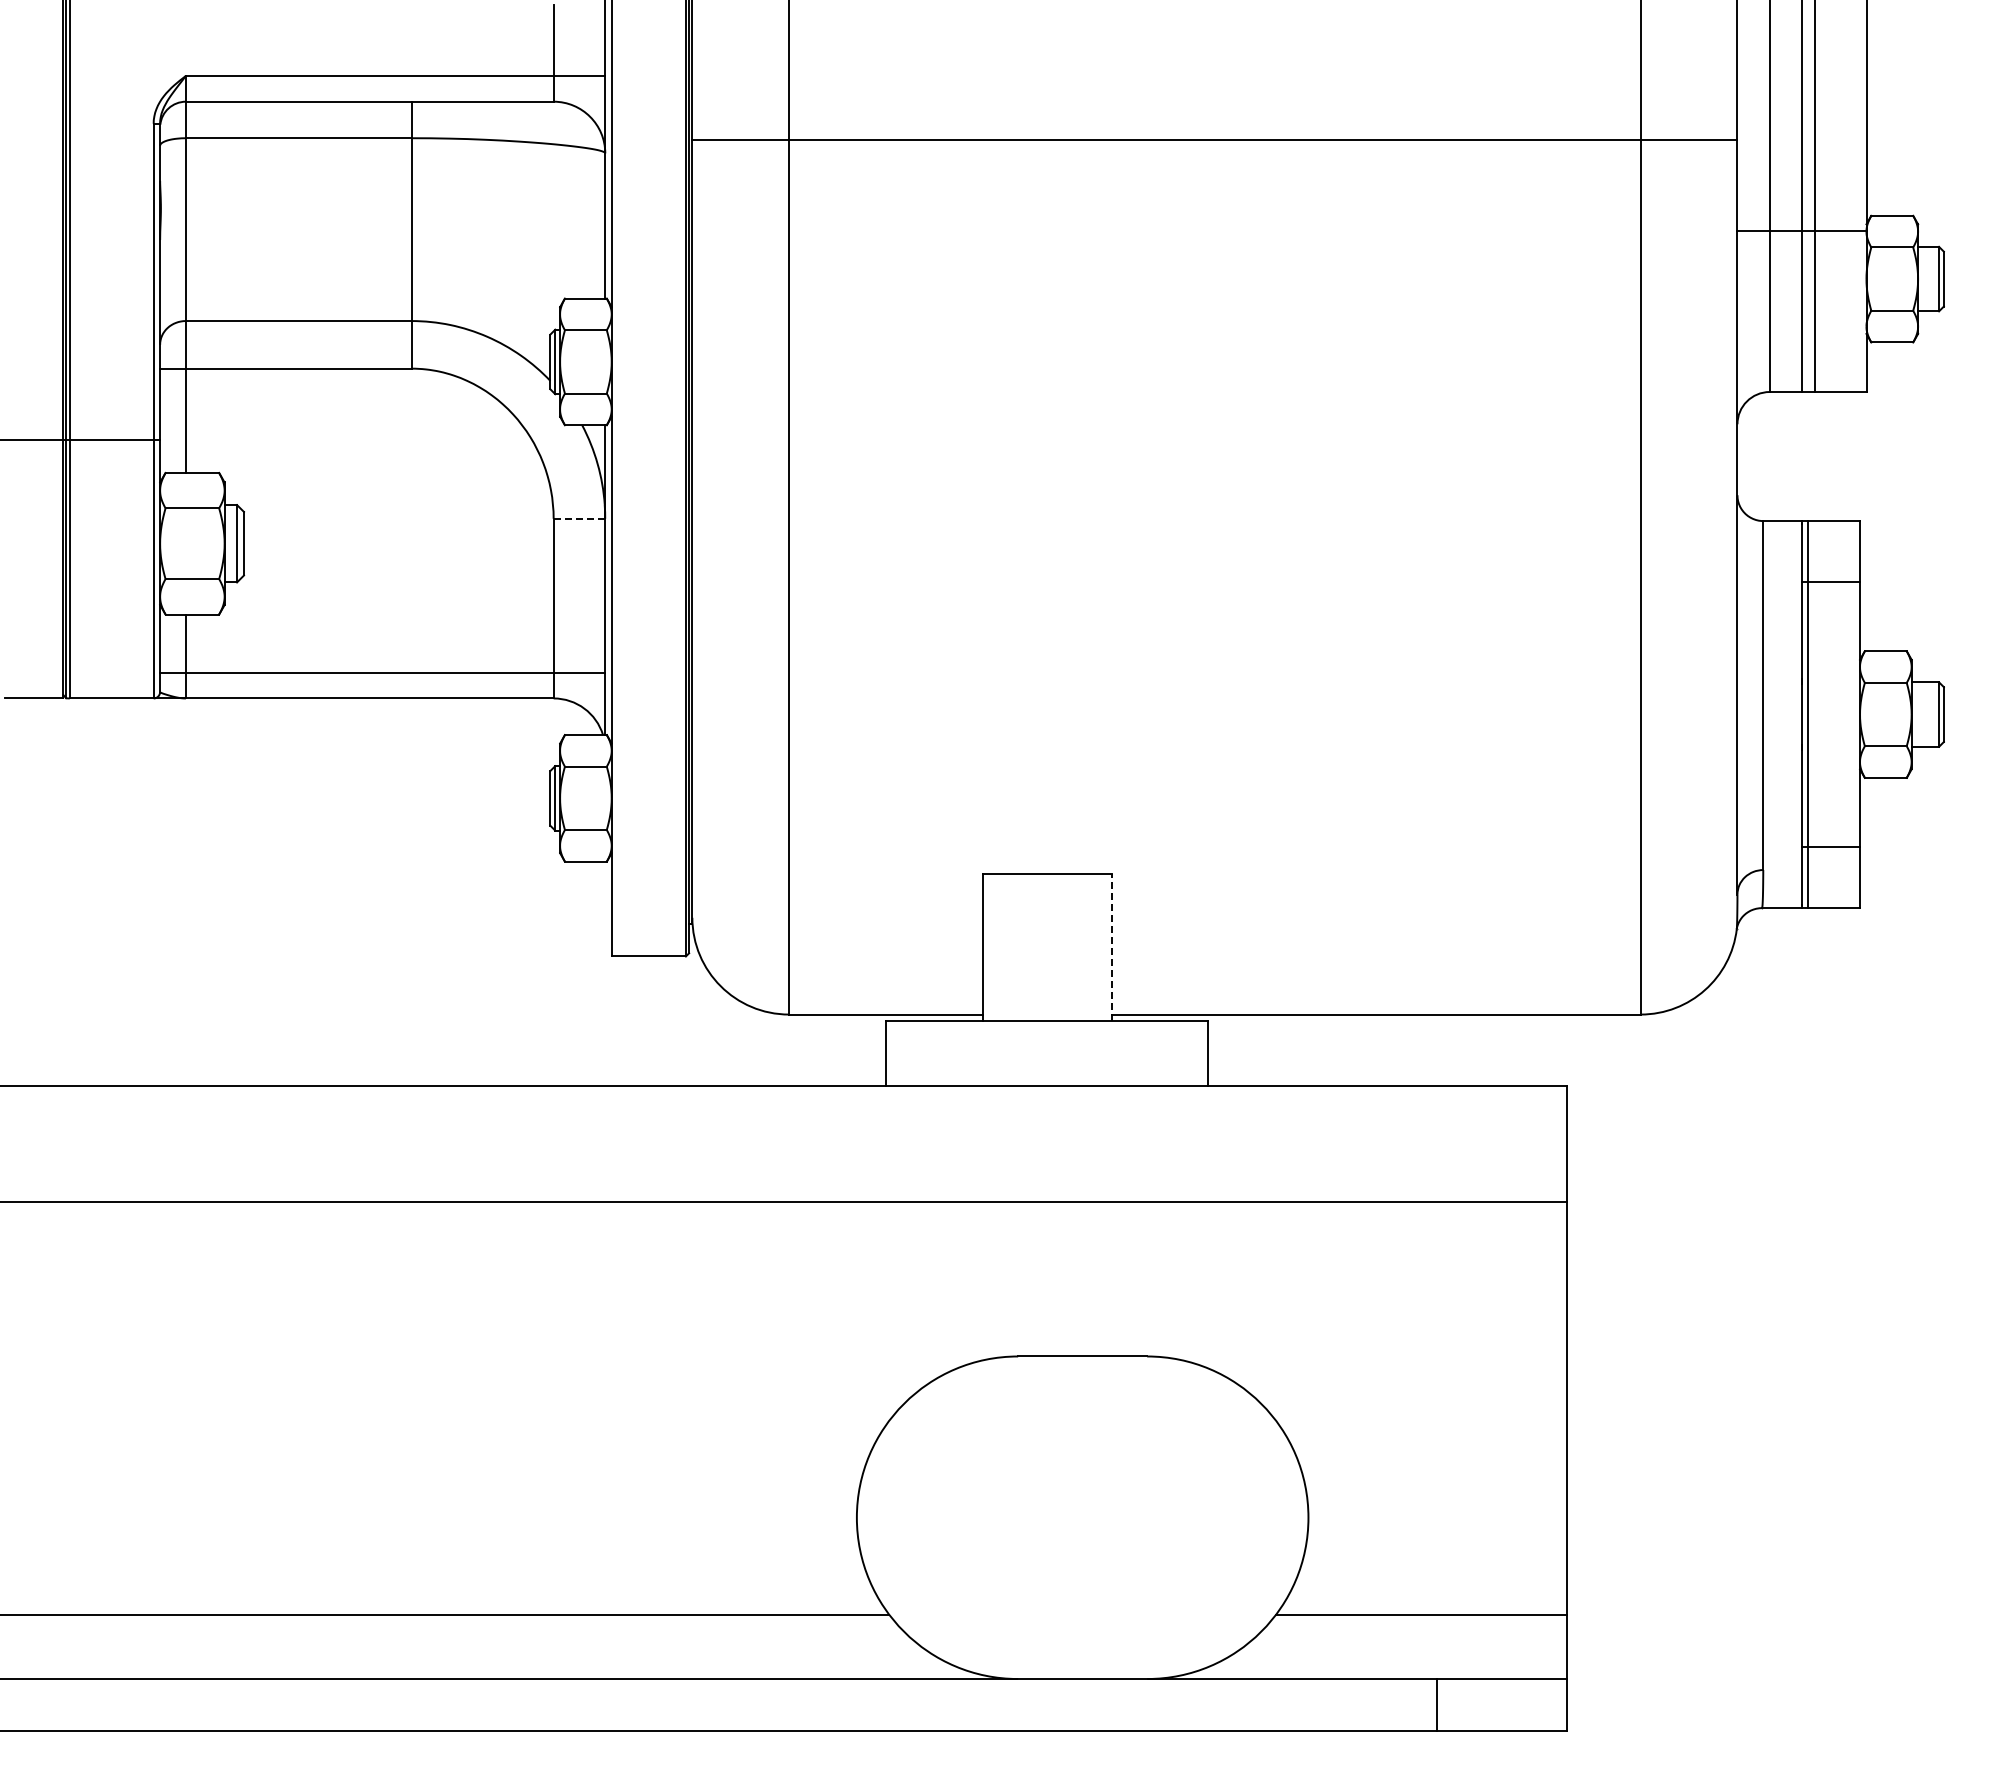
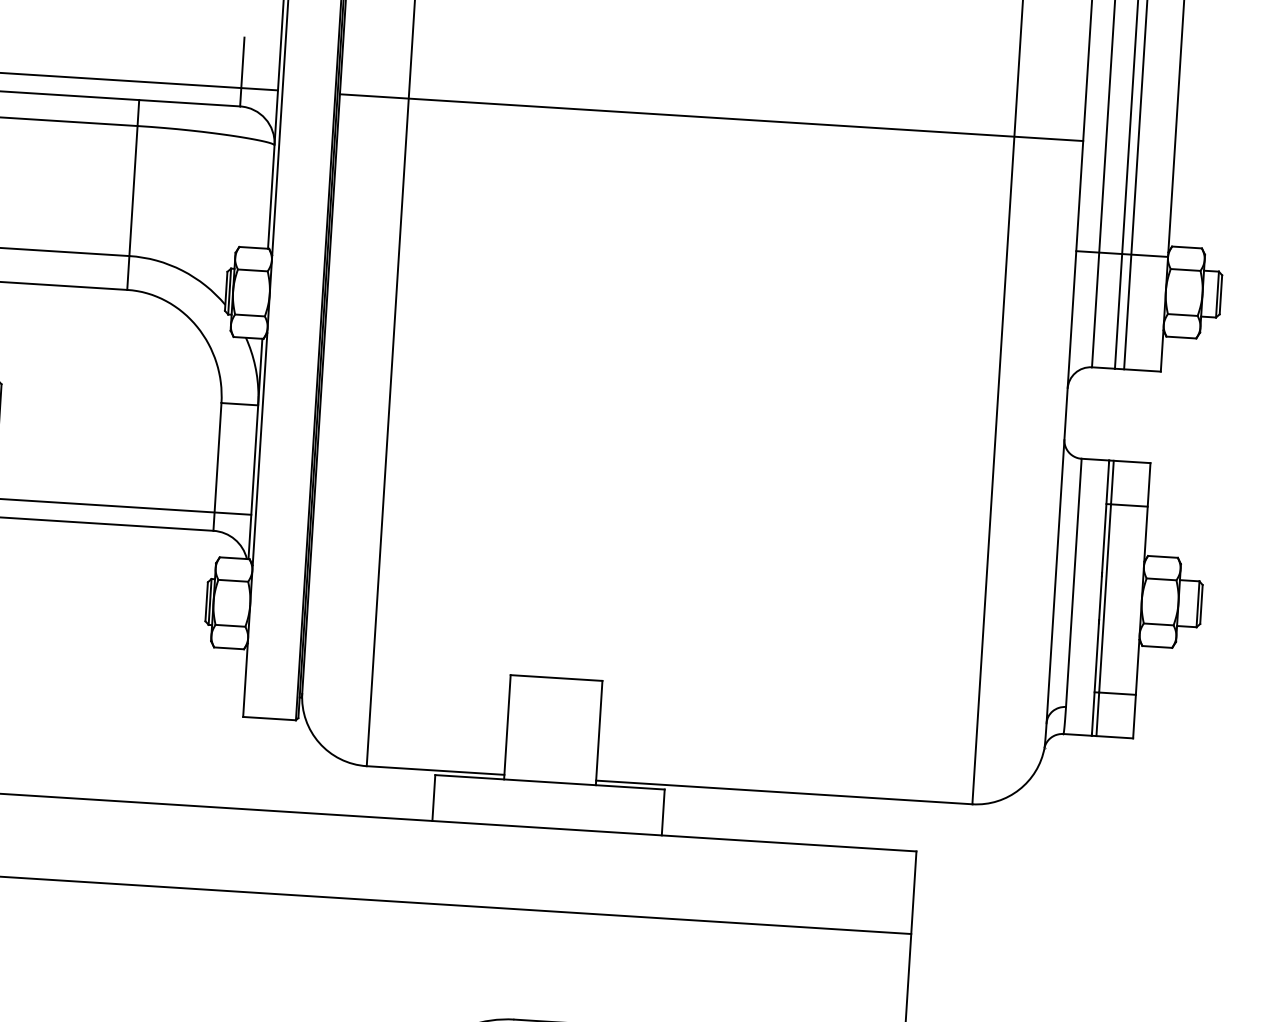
line: (1214, 139) -> (711, 117), moved
line: (579, 518) -> (239, 404), dashed -> solid
line: (1111, 947) -> (599, 732), dashed -> solid

